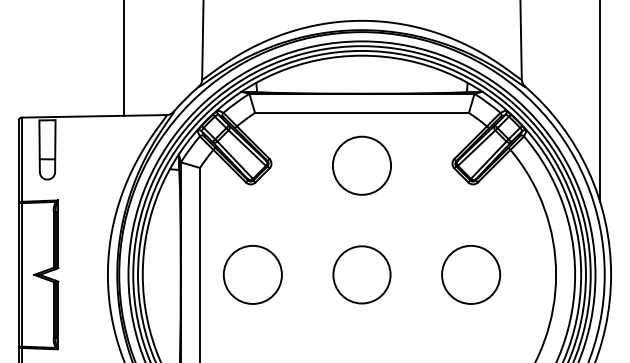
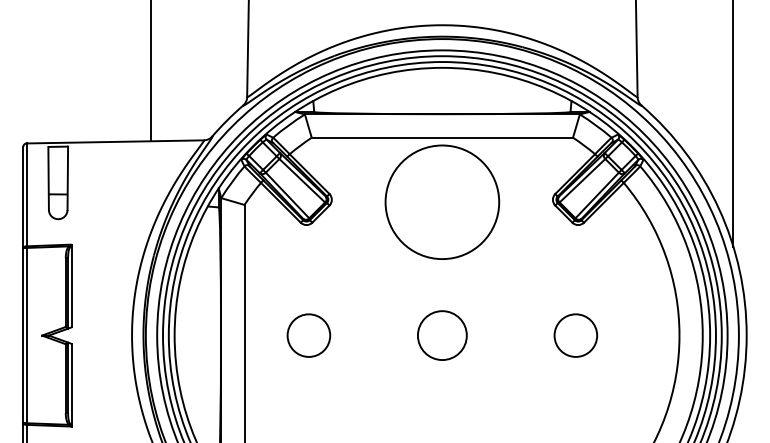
circle: (361, 165) -> (441, 201), size x1.6
circle: (252, 274) -> (308, 335), size x0.6
circle: (361, 274) -> (441, 335), size x0.7
circle: (471, 274) -> (576, 335), size x0.6

